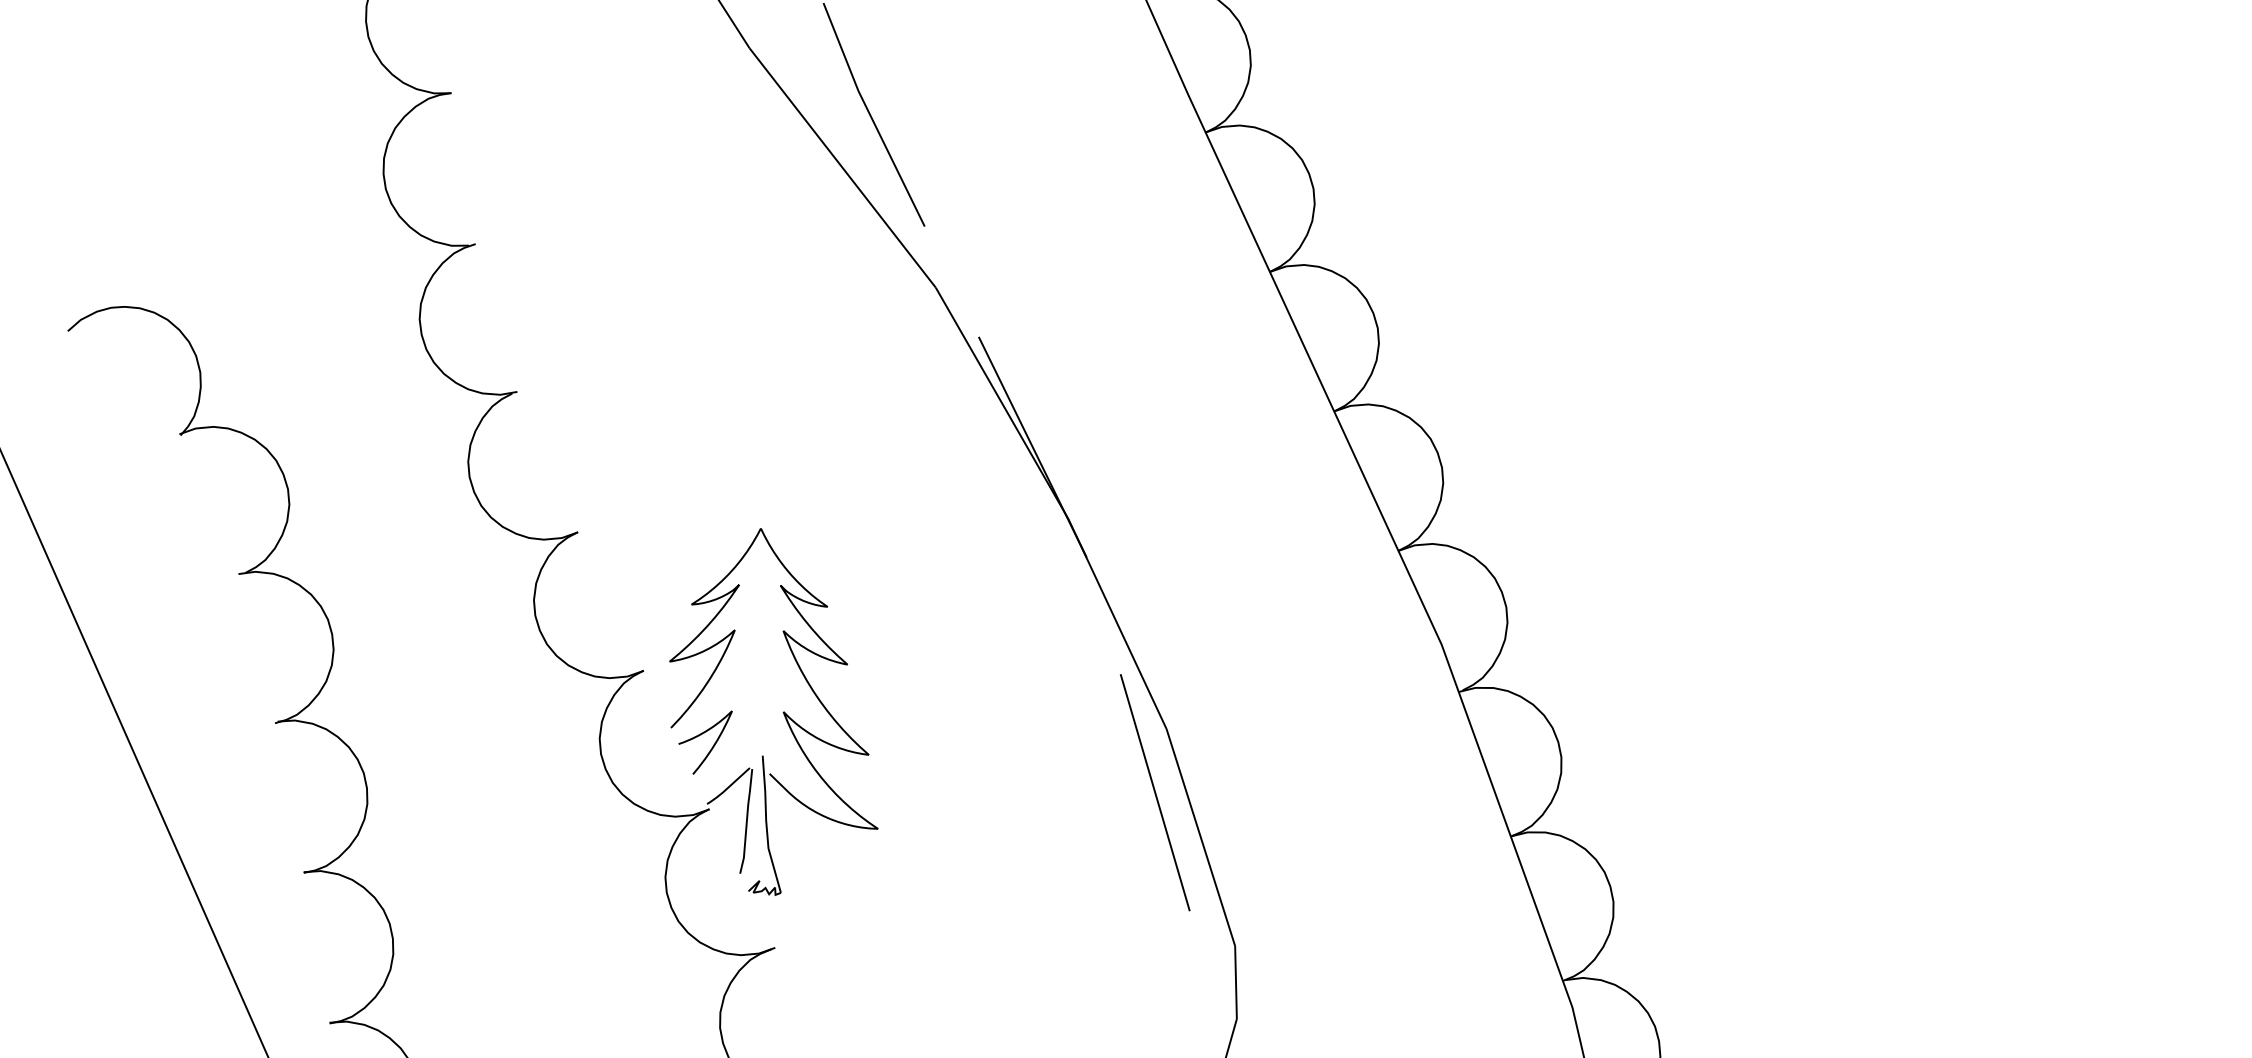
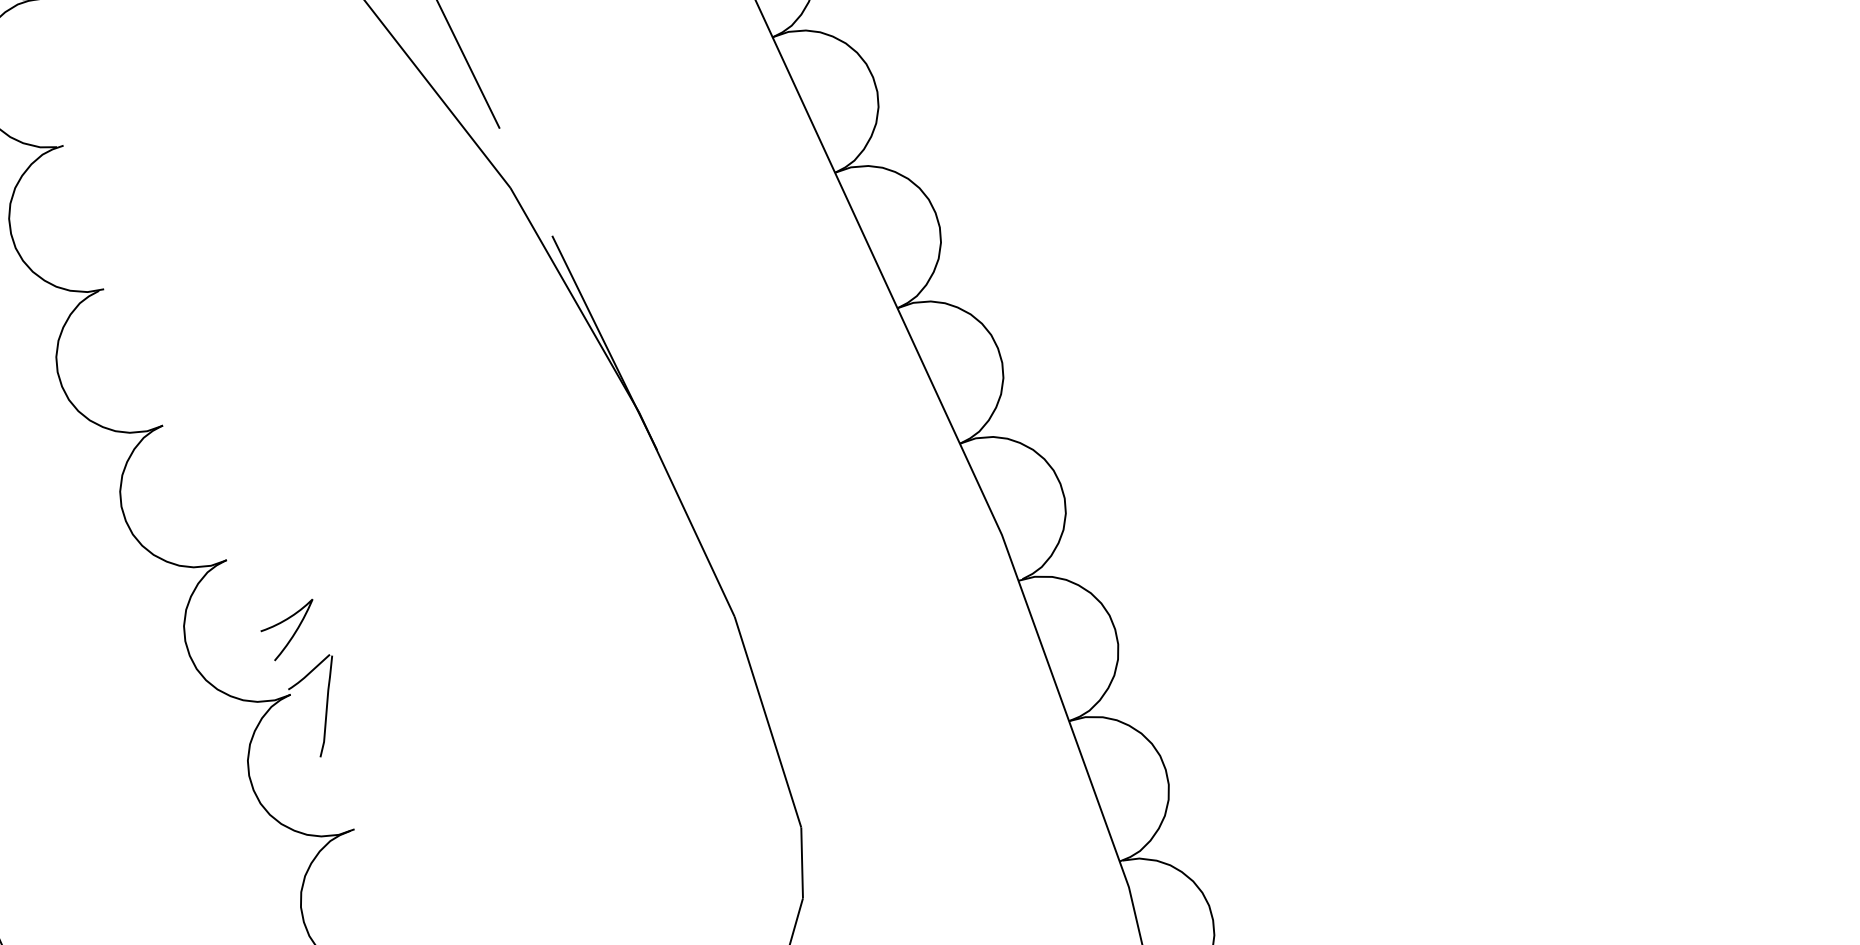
part: (782, 712) -> (361, 600), removed
line: (1154, 792) -> (722, 678), removed

